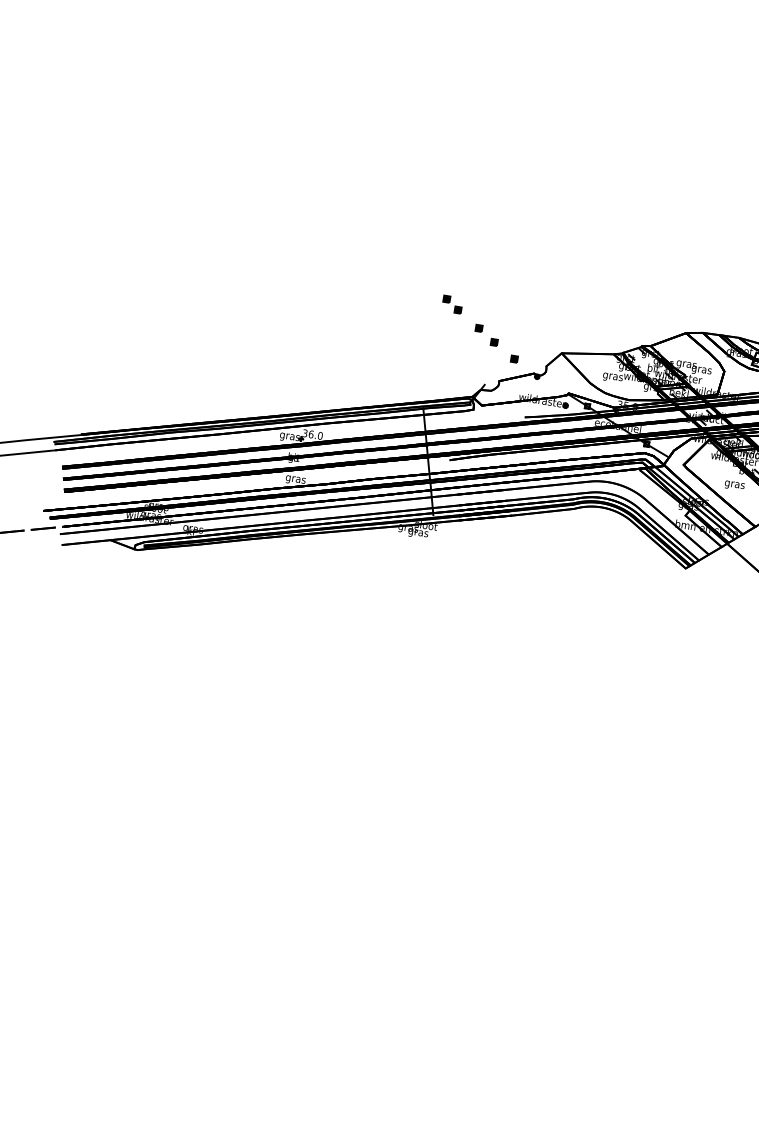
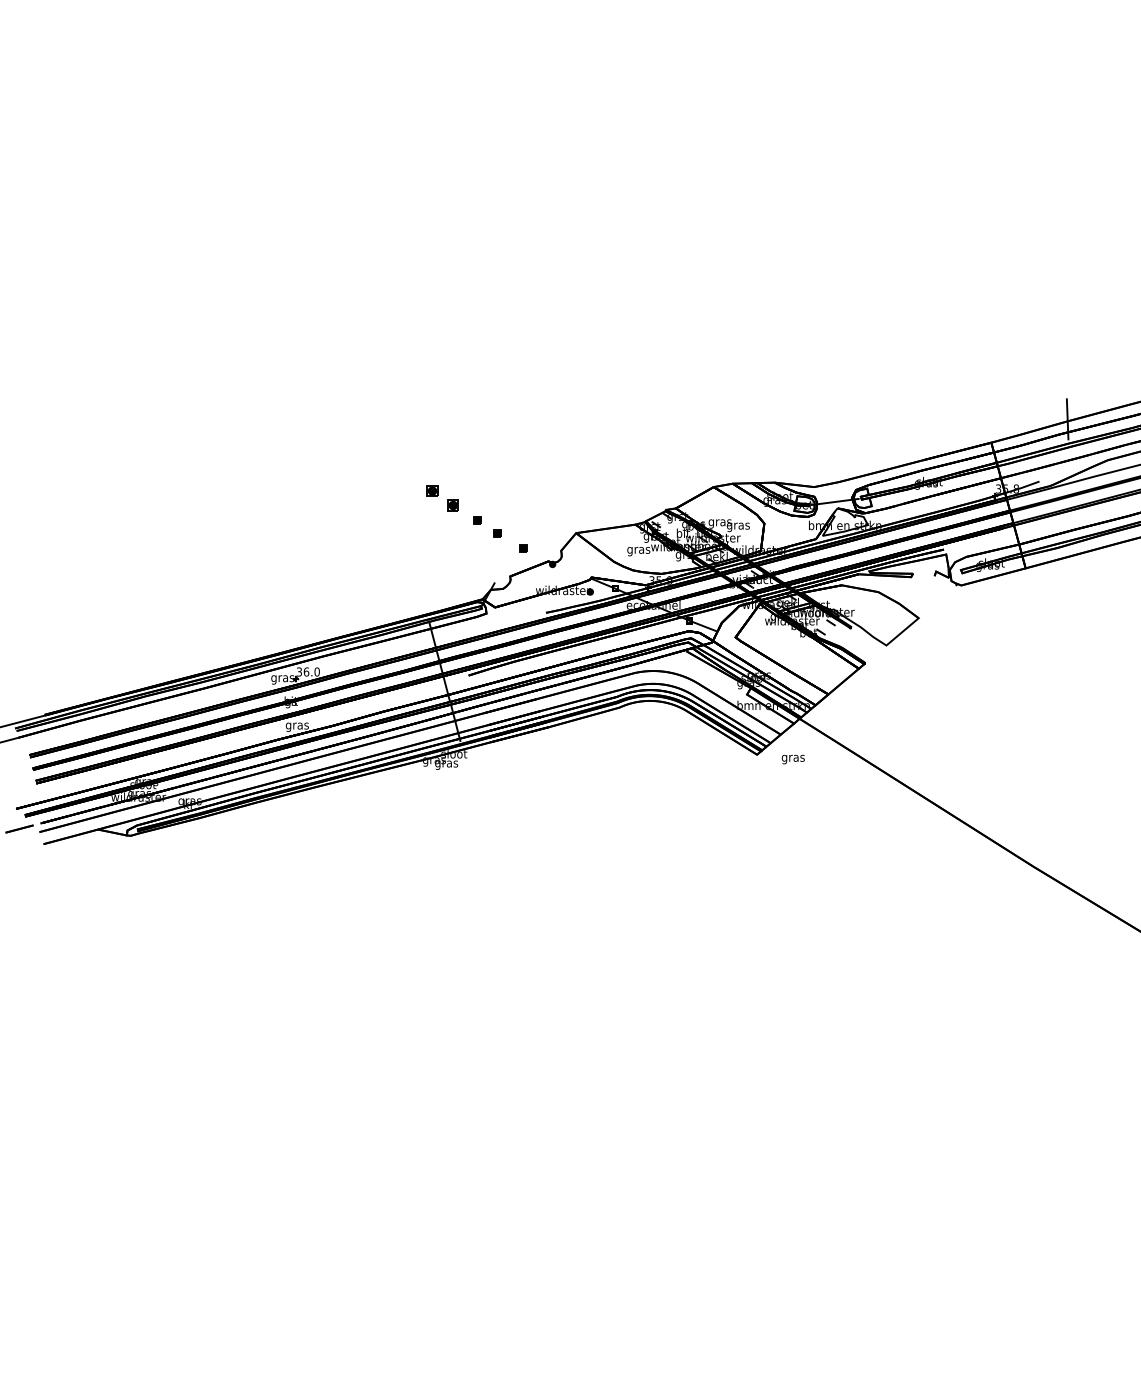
part: (452, 303) -> (442, 497), size x1.4
text: (733, 485) -> (792, 759), moved

